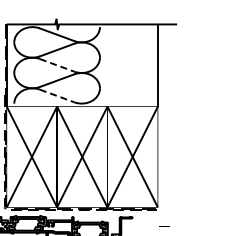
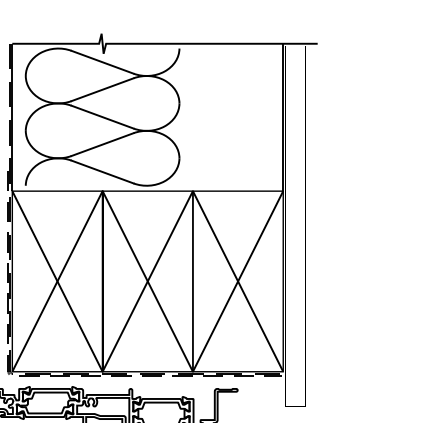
line: (57, 65) -> (103, 117), dashed -> solid
line: (57, 96) -> (103, 172), dashed -> solid

